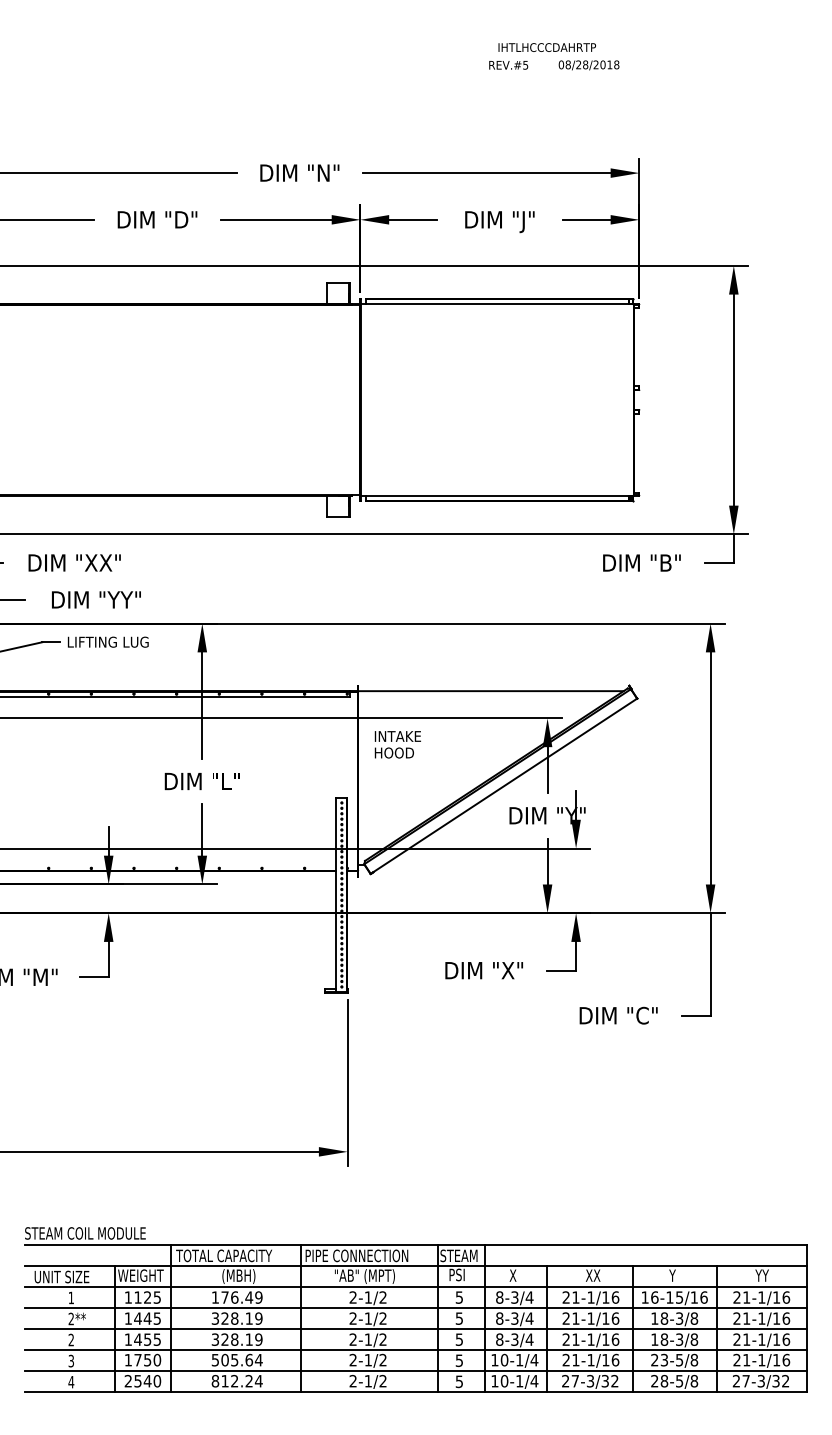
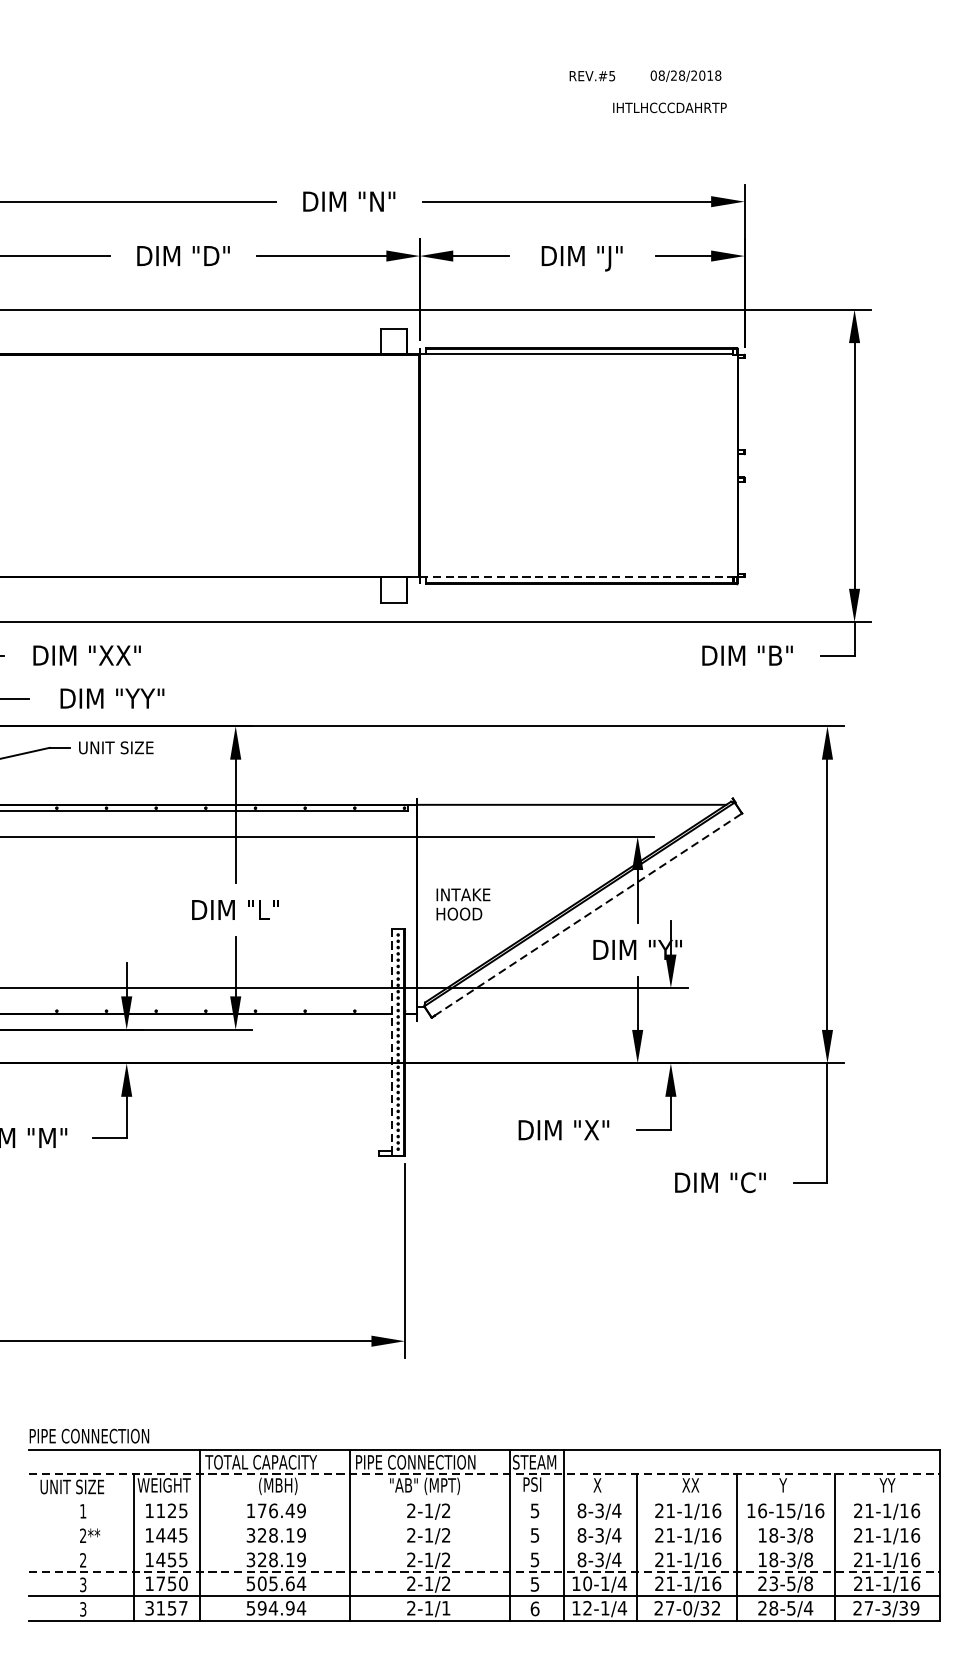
text: (546, 47) -> (669, 107), moved
line: (495, 495) -> (577, 577), solid -> dashed
text: (107, 641) -> (125, 747), LIFTING LUG -> UNIT SIZE
text: (397, 744) -> (462, 904), moved
line: (505, 785) -> (588, 914), solid -> dashed
line: (336, 895) -> (391, 1042), solid -> dashed
text: (85, 1233) -> (99, 1436), STEAM COIL MODULE -> PIPE CONNECTION
line: (416, 1265) -> (485, 1473), solid -> dashed
line: (415, 1286) -> (483, 1497), removed
line: (415, 1307) -> (483, 1522), removed
line: (415, 1328) -> (483, 1546), removed
line: (416, 1349) -> (485, 1571), solid -> dashed
text: (231, 1380) -> (269, 1607), 812.24 -> 594.94
text: (382, 1380) -> (445, 1607), 2-1/2 -> 2-1/1
text: (694, 1380) -> (808, 1607), 28-5/8 -> 28-5/4
text: (71, 1381) -> (83, 1608), 4 -> 3
text: (142, 1381) -> (166, 1608), 2540 -> 3157
text: (459, 1381) -> (535, 1608), 5 -> 6
text: (504, 1381) -> (587, 1608), 10-1/4 -> 12-1/4
text: (590, 1381) -> (687, 1608), 27-3/32 -> 27-0/32
text: (785, 1381) -> (914, 1608), 27-3/32 -> 27-3/39

